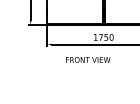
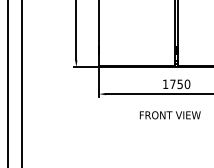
text: (88, 60) -> (170, 115), moved

